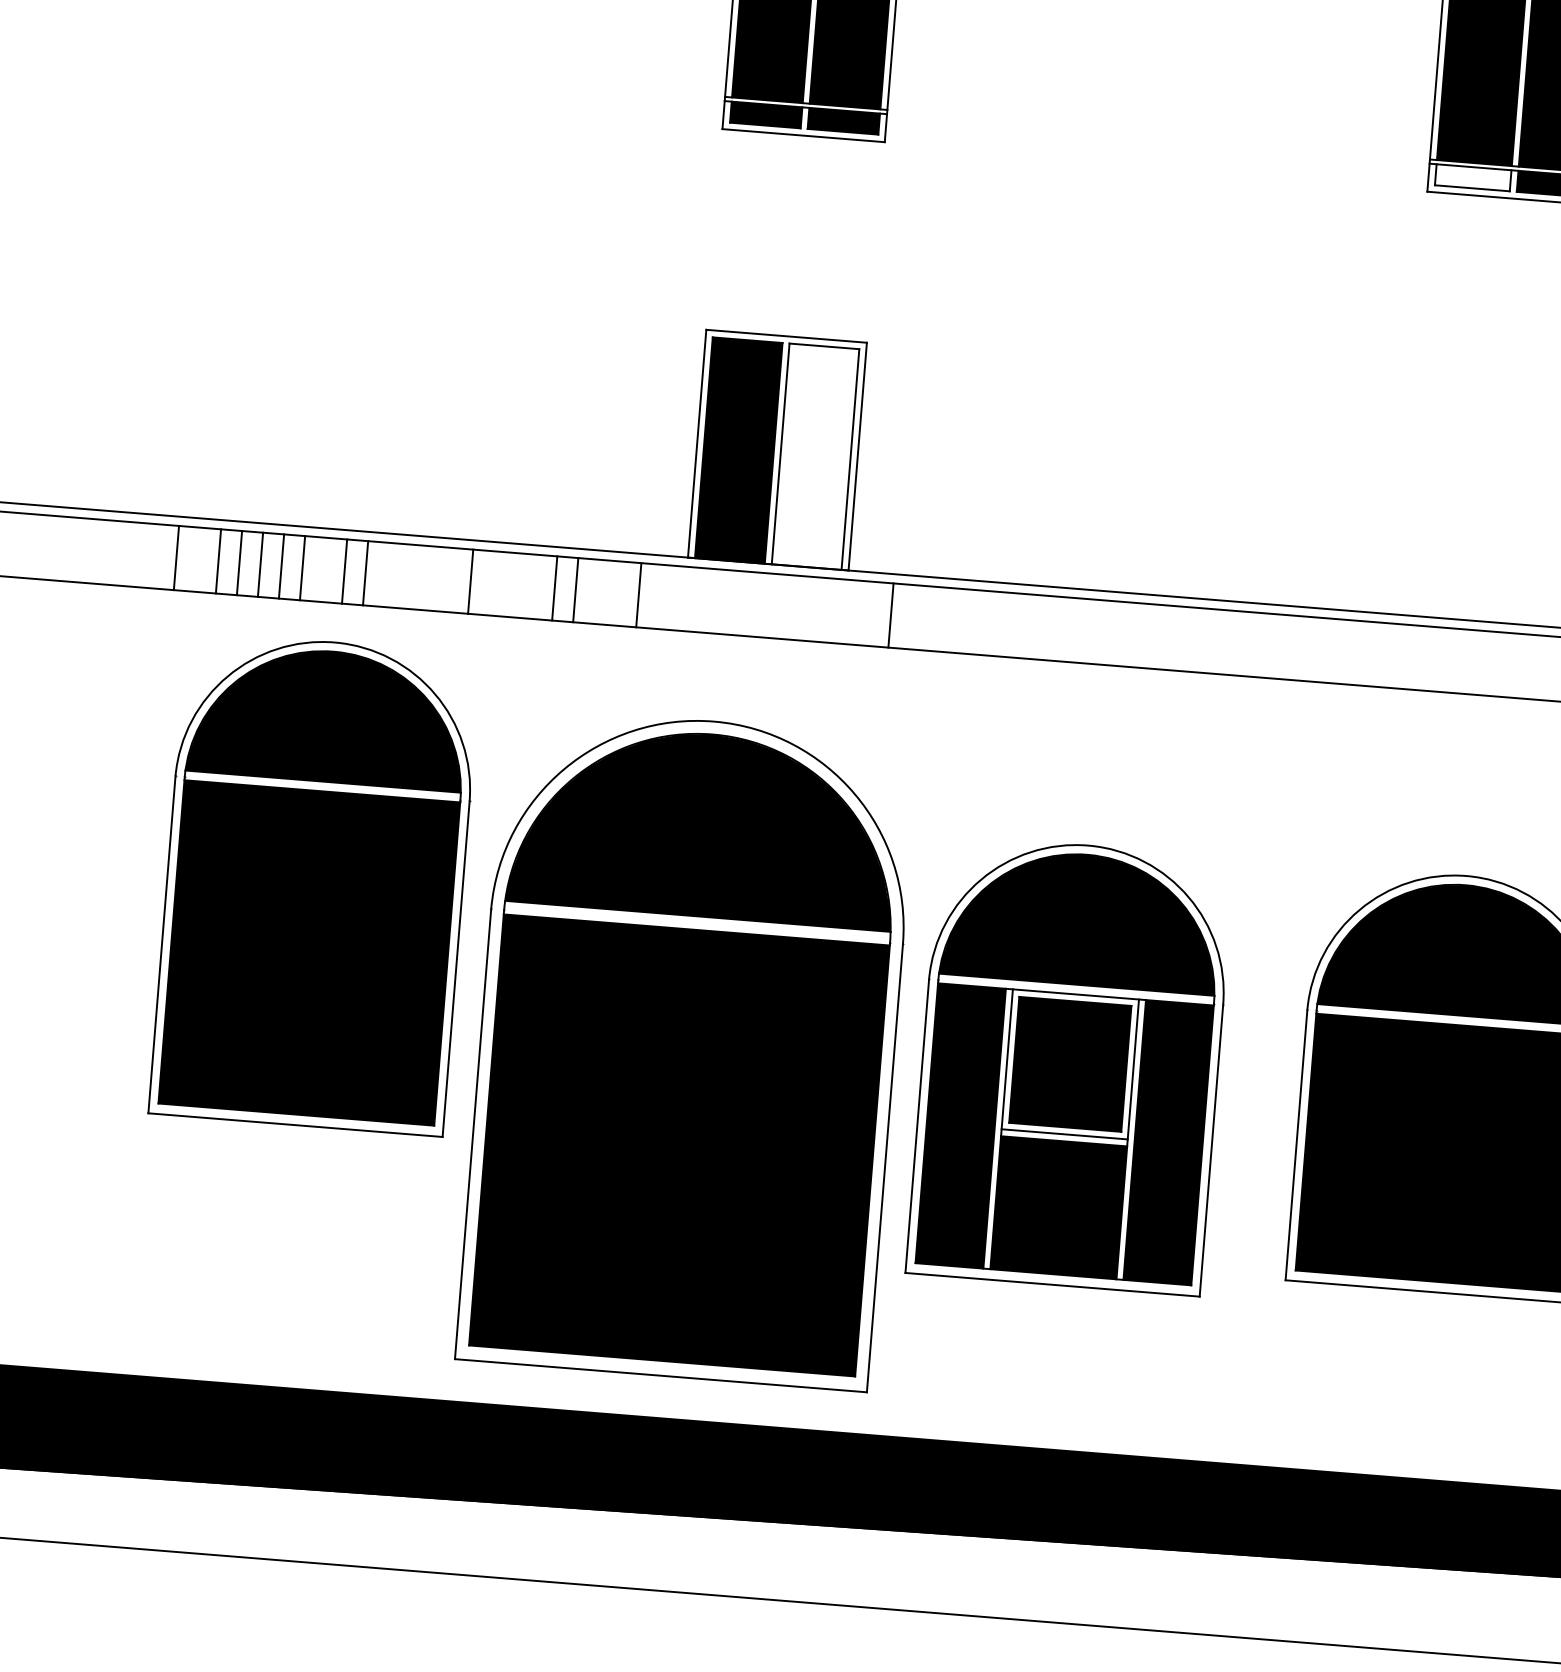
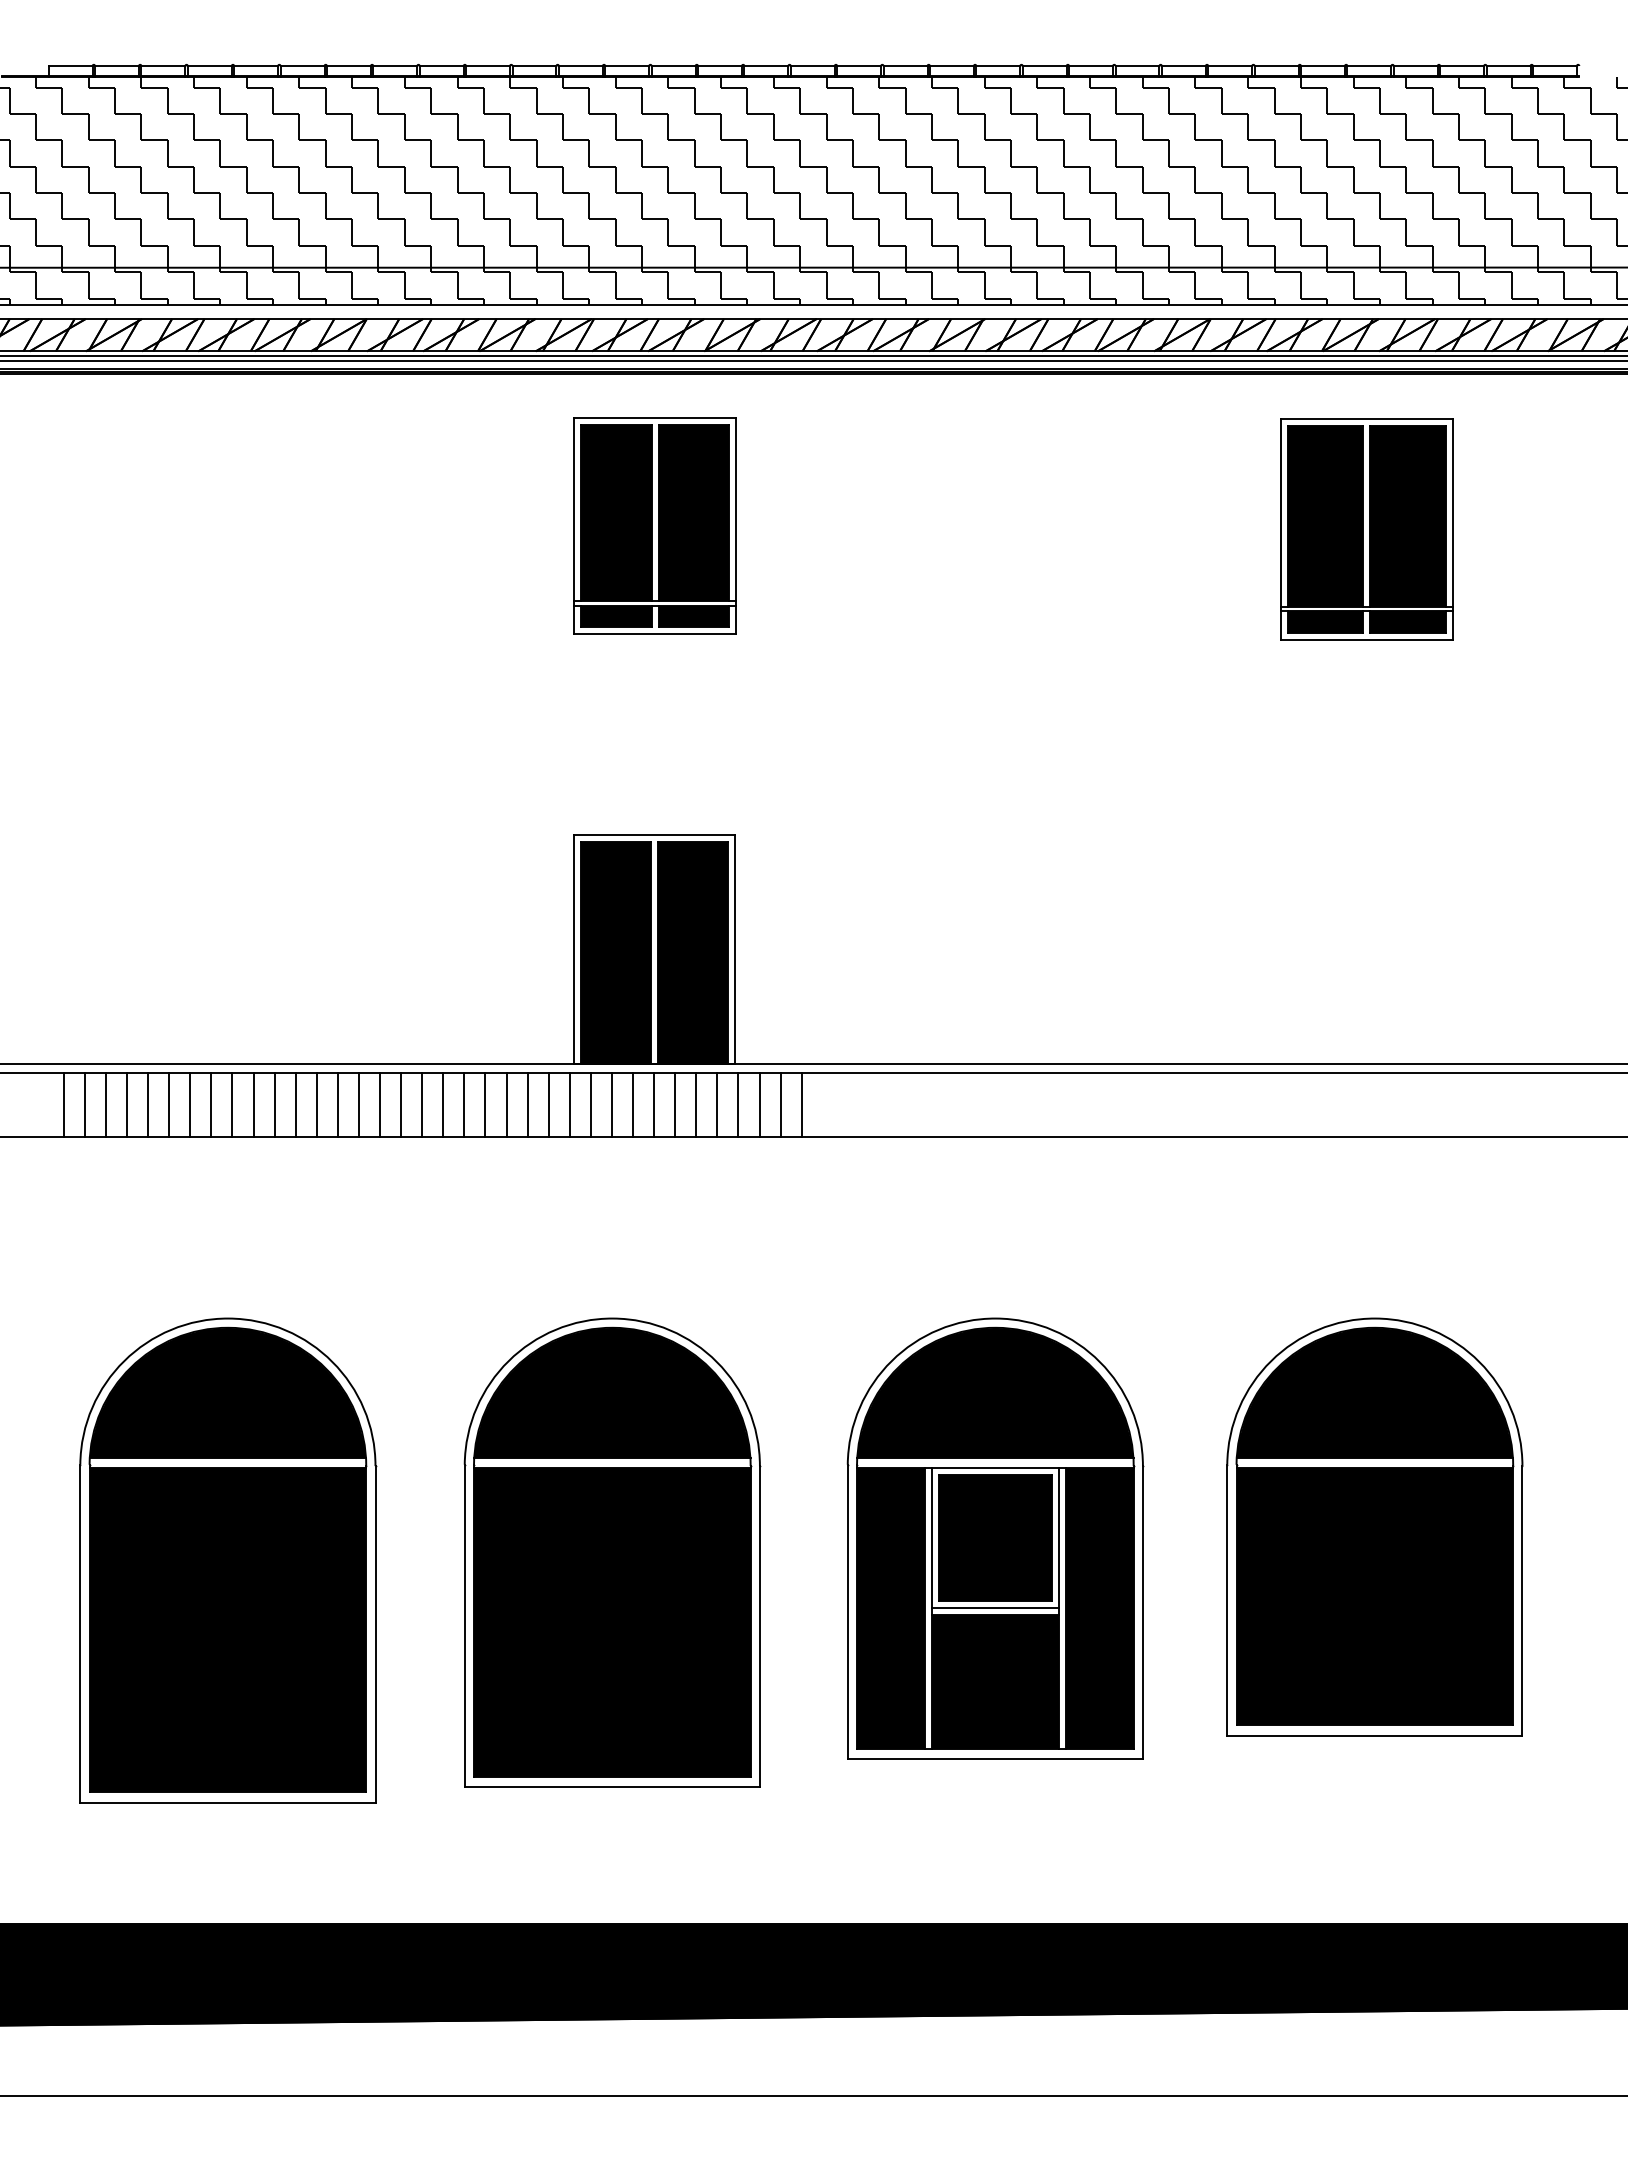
fill: (1472, 177) -> (1325, 621), added
fill: (815, 456) -> (692, 952), added
line: (197, 559) -> (84, 1104), added
line: (323, 569) -> (211, 1104), added
line: (386, 574) -> (274, 1104), added
line: (407, 576) -> (295, 1104), added
line: (428, 577) -> (316, 1104), added
line: (449, 579) -> (337, 1104), added
line: (492, 582) -> (380, 1104), added
line: (513, 584) -> (401, 1104), added
line: (534, 586) -> (422, 1104), added
line: (596, 591) -> (485, 1104), added
line: (617, 593) -> (506, 1104), added
line: (659, 596) -> (548, 1104), added
line: (680, 598) -> (569, 1104), added
line: (701, 599) -> (590, 1104), added
line: (722, 601) -> (611, 1104), added
line: (744, 603) -> (633, 1104), added
line: (765, 604) -> (654, 1104), added
line: (786, 606) -> (675, 1104), added
line: (807, 608) -> (696, 1104), added
line: (828, 609) -> (717, 1104), added
line: (849, 611) -> (738, 1104), added
line: (869, 613) -> (759, 1104), added
line: (911, 616) -> (801, 1104), added
part: (315, 883) -> (228, 1560), moved
part: (687, 1048) -> (612, 1552), size x0.71

